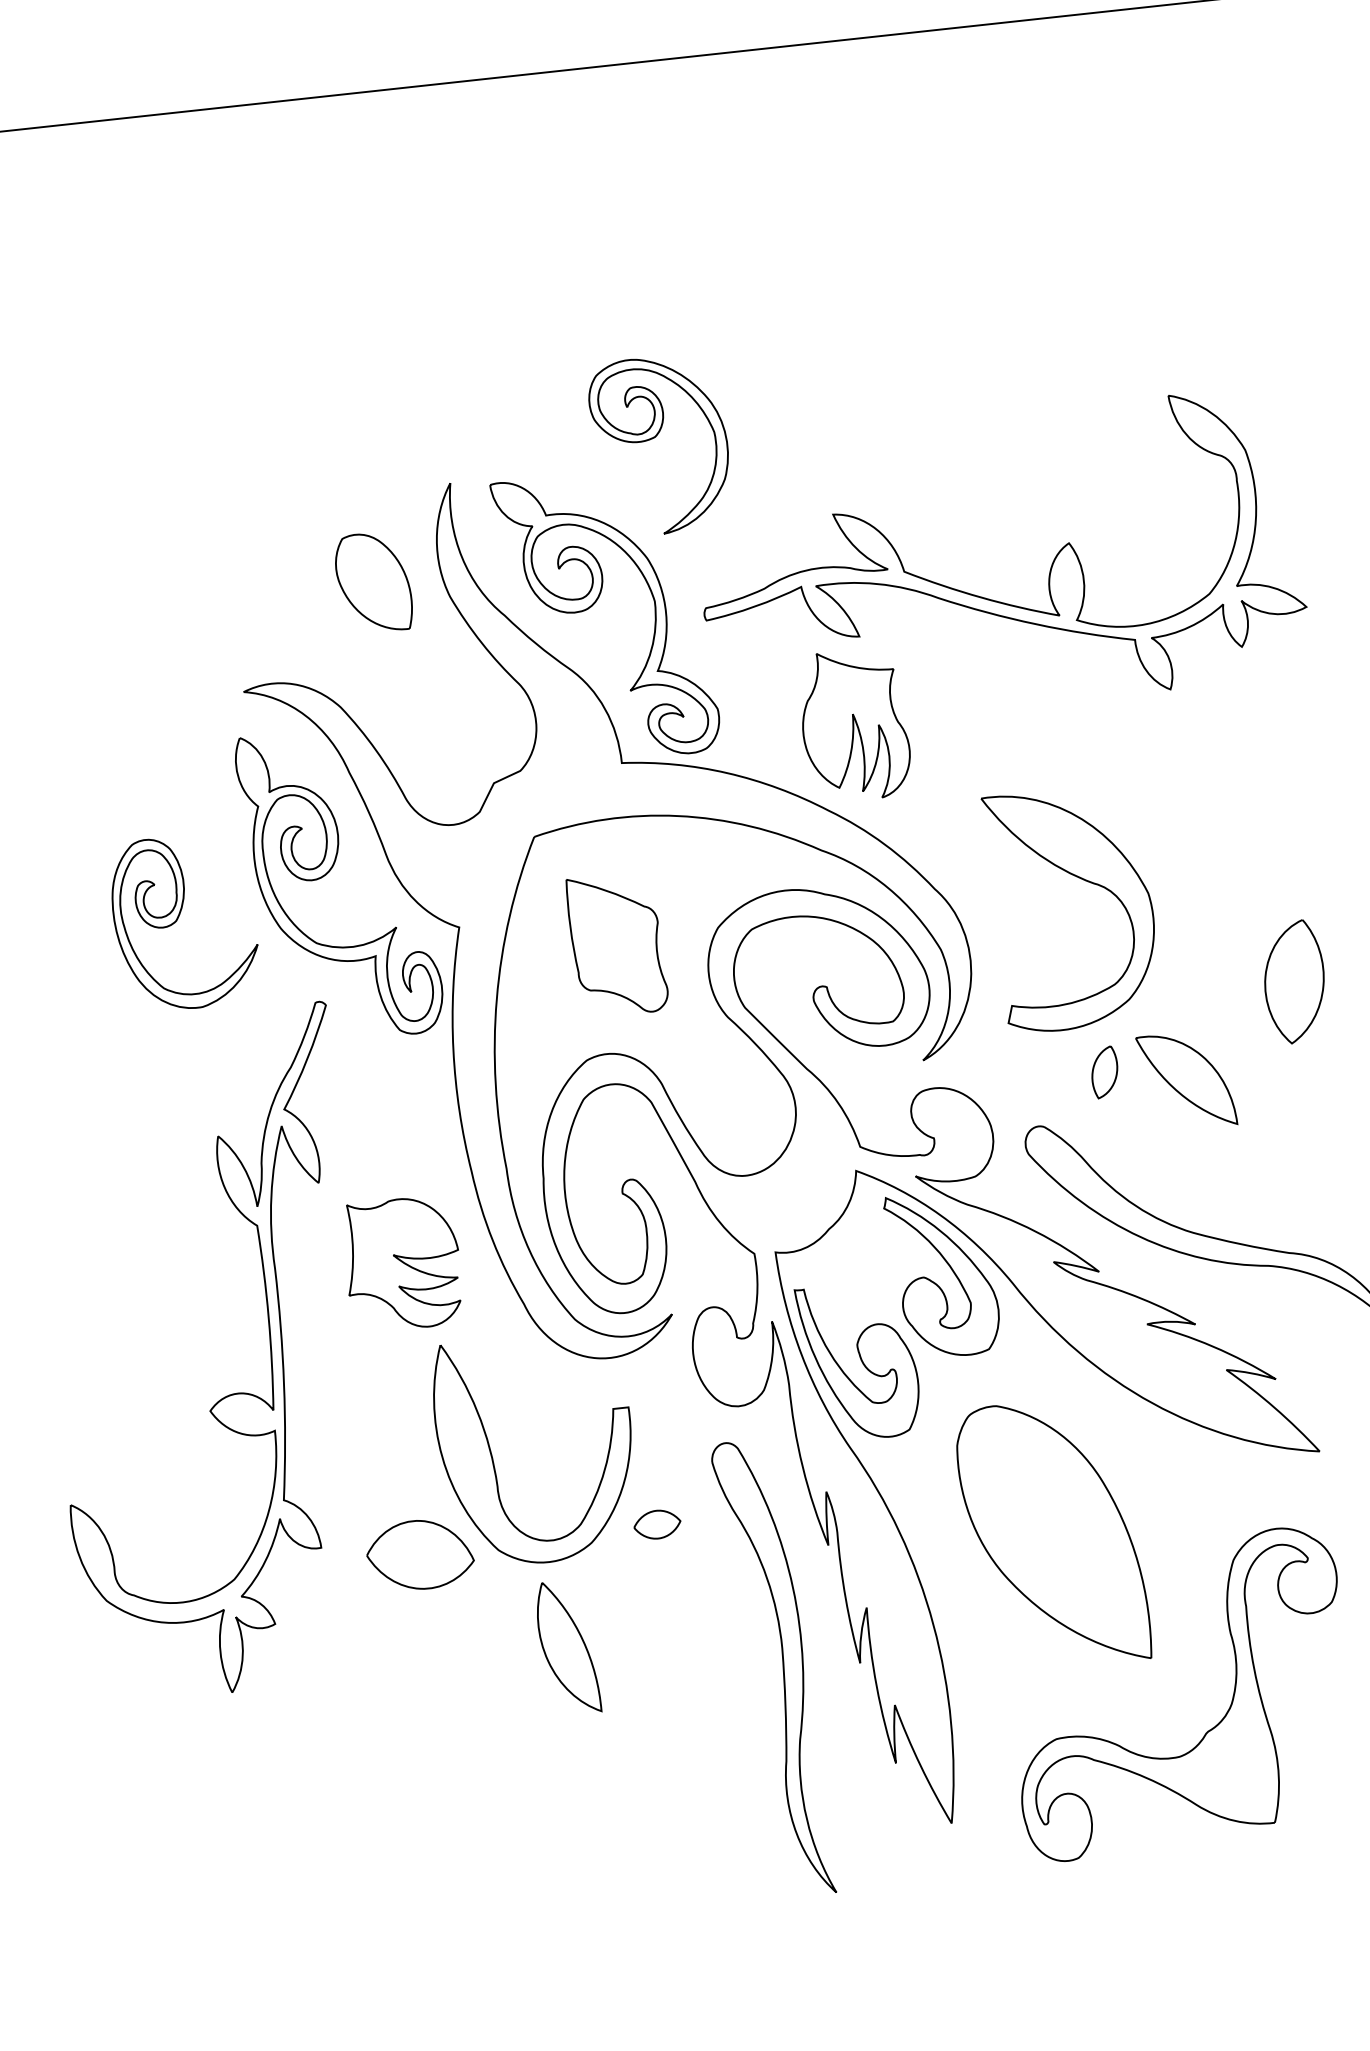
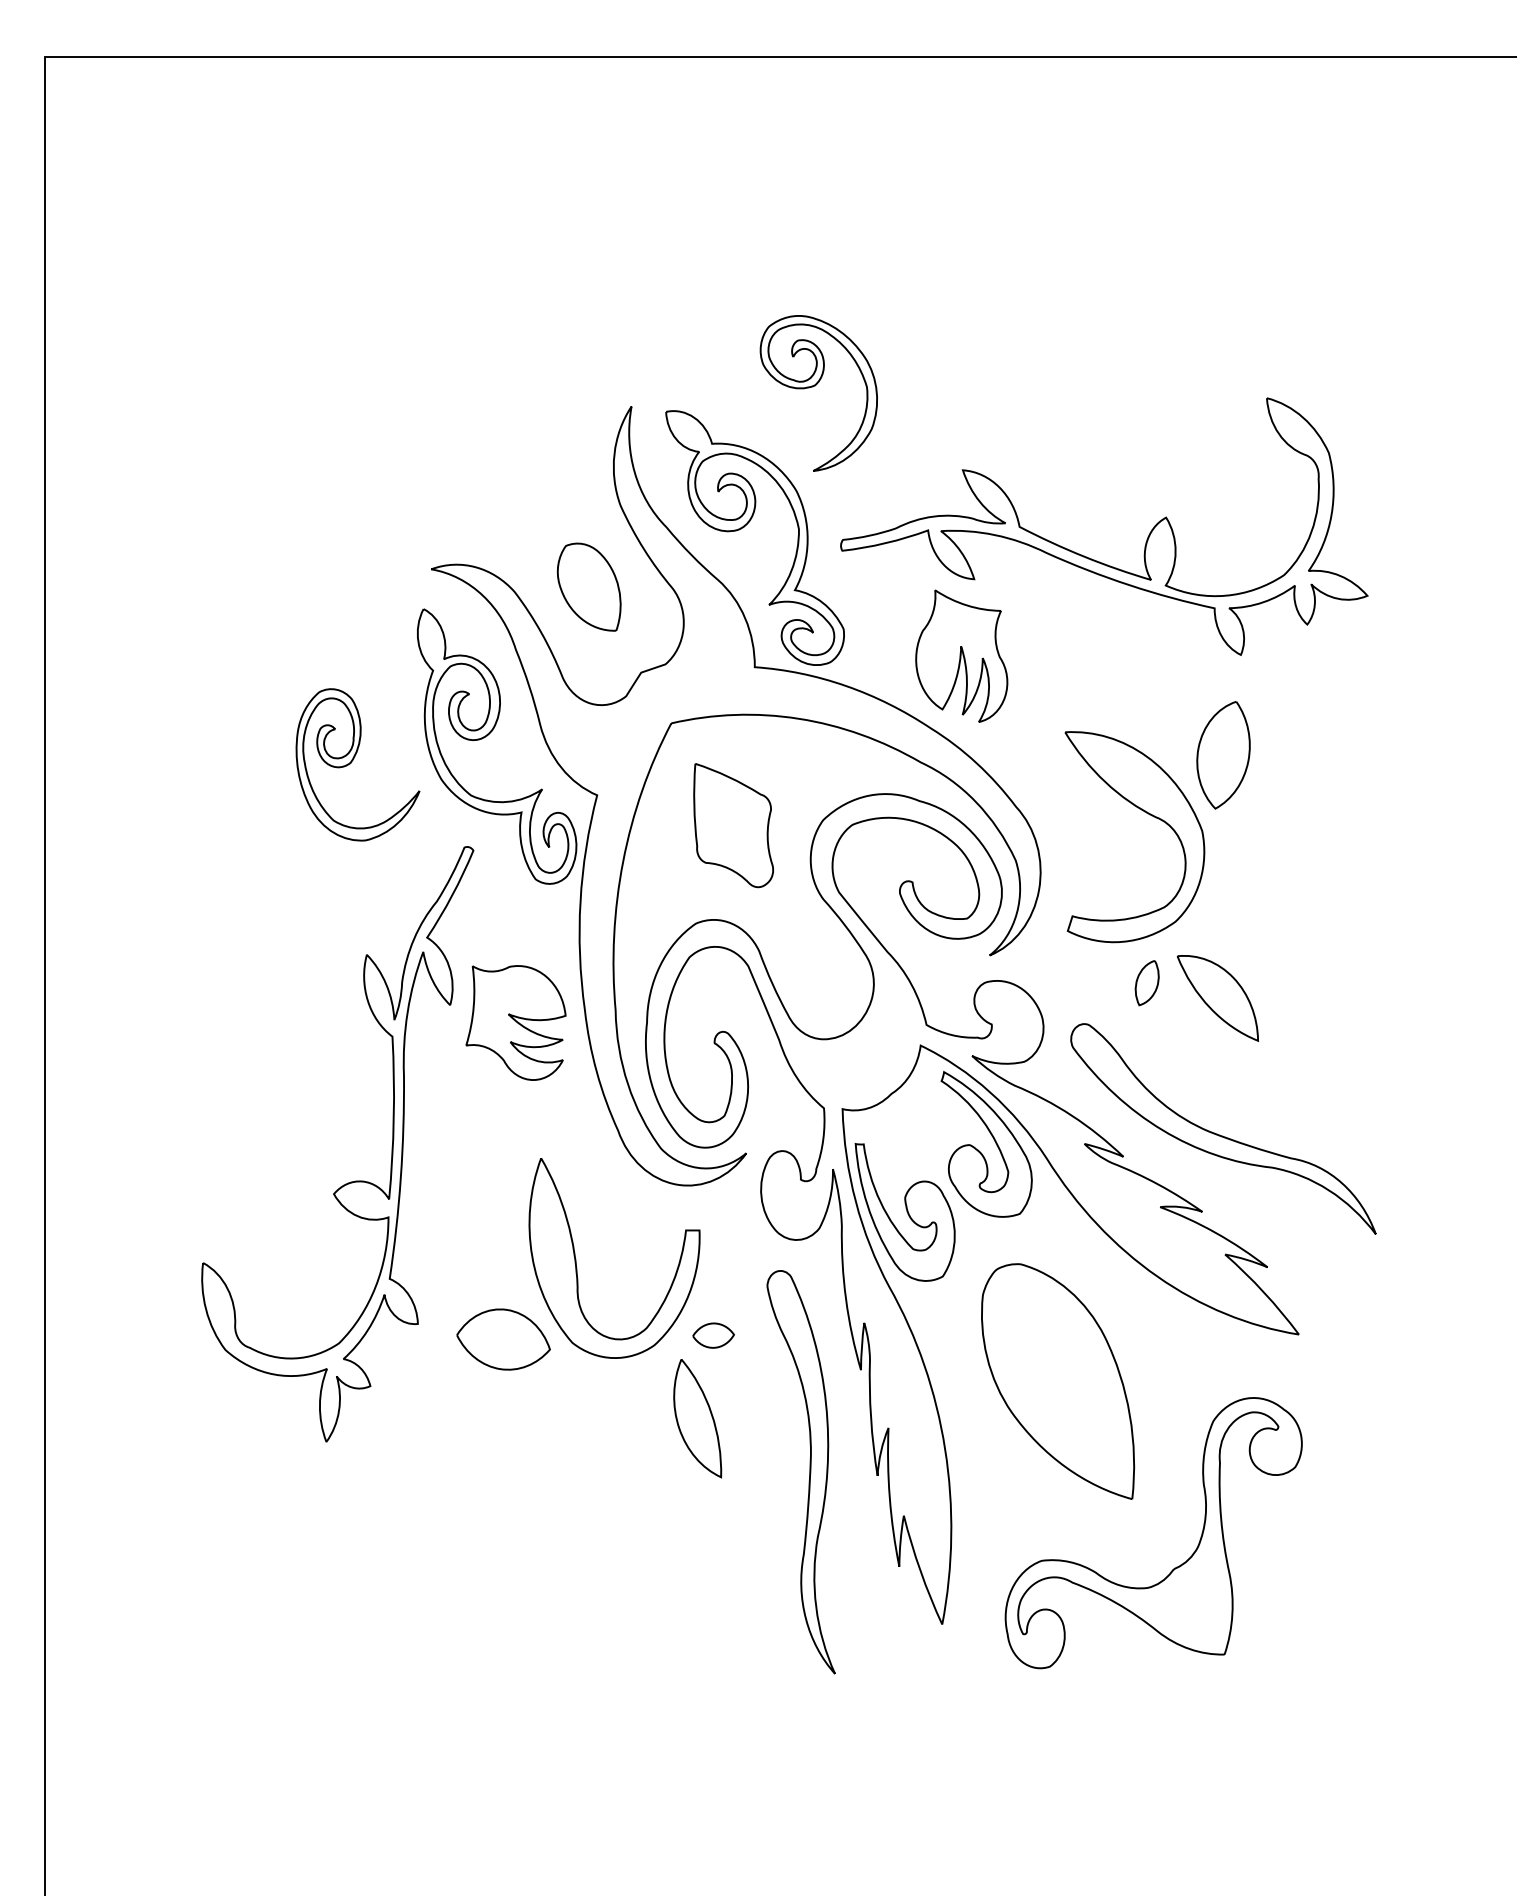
part: (372, 582) -> (588, 586), moved
part: (1294, 982) -> (1223, 755), moved
part: (402, 1263) -> (515, 1022), moved
part: (567, 1647) -> (697, 1418), moved

